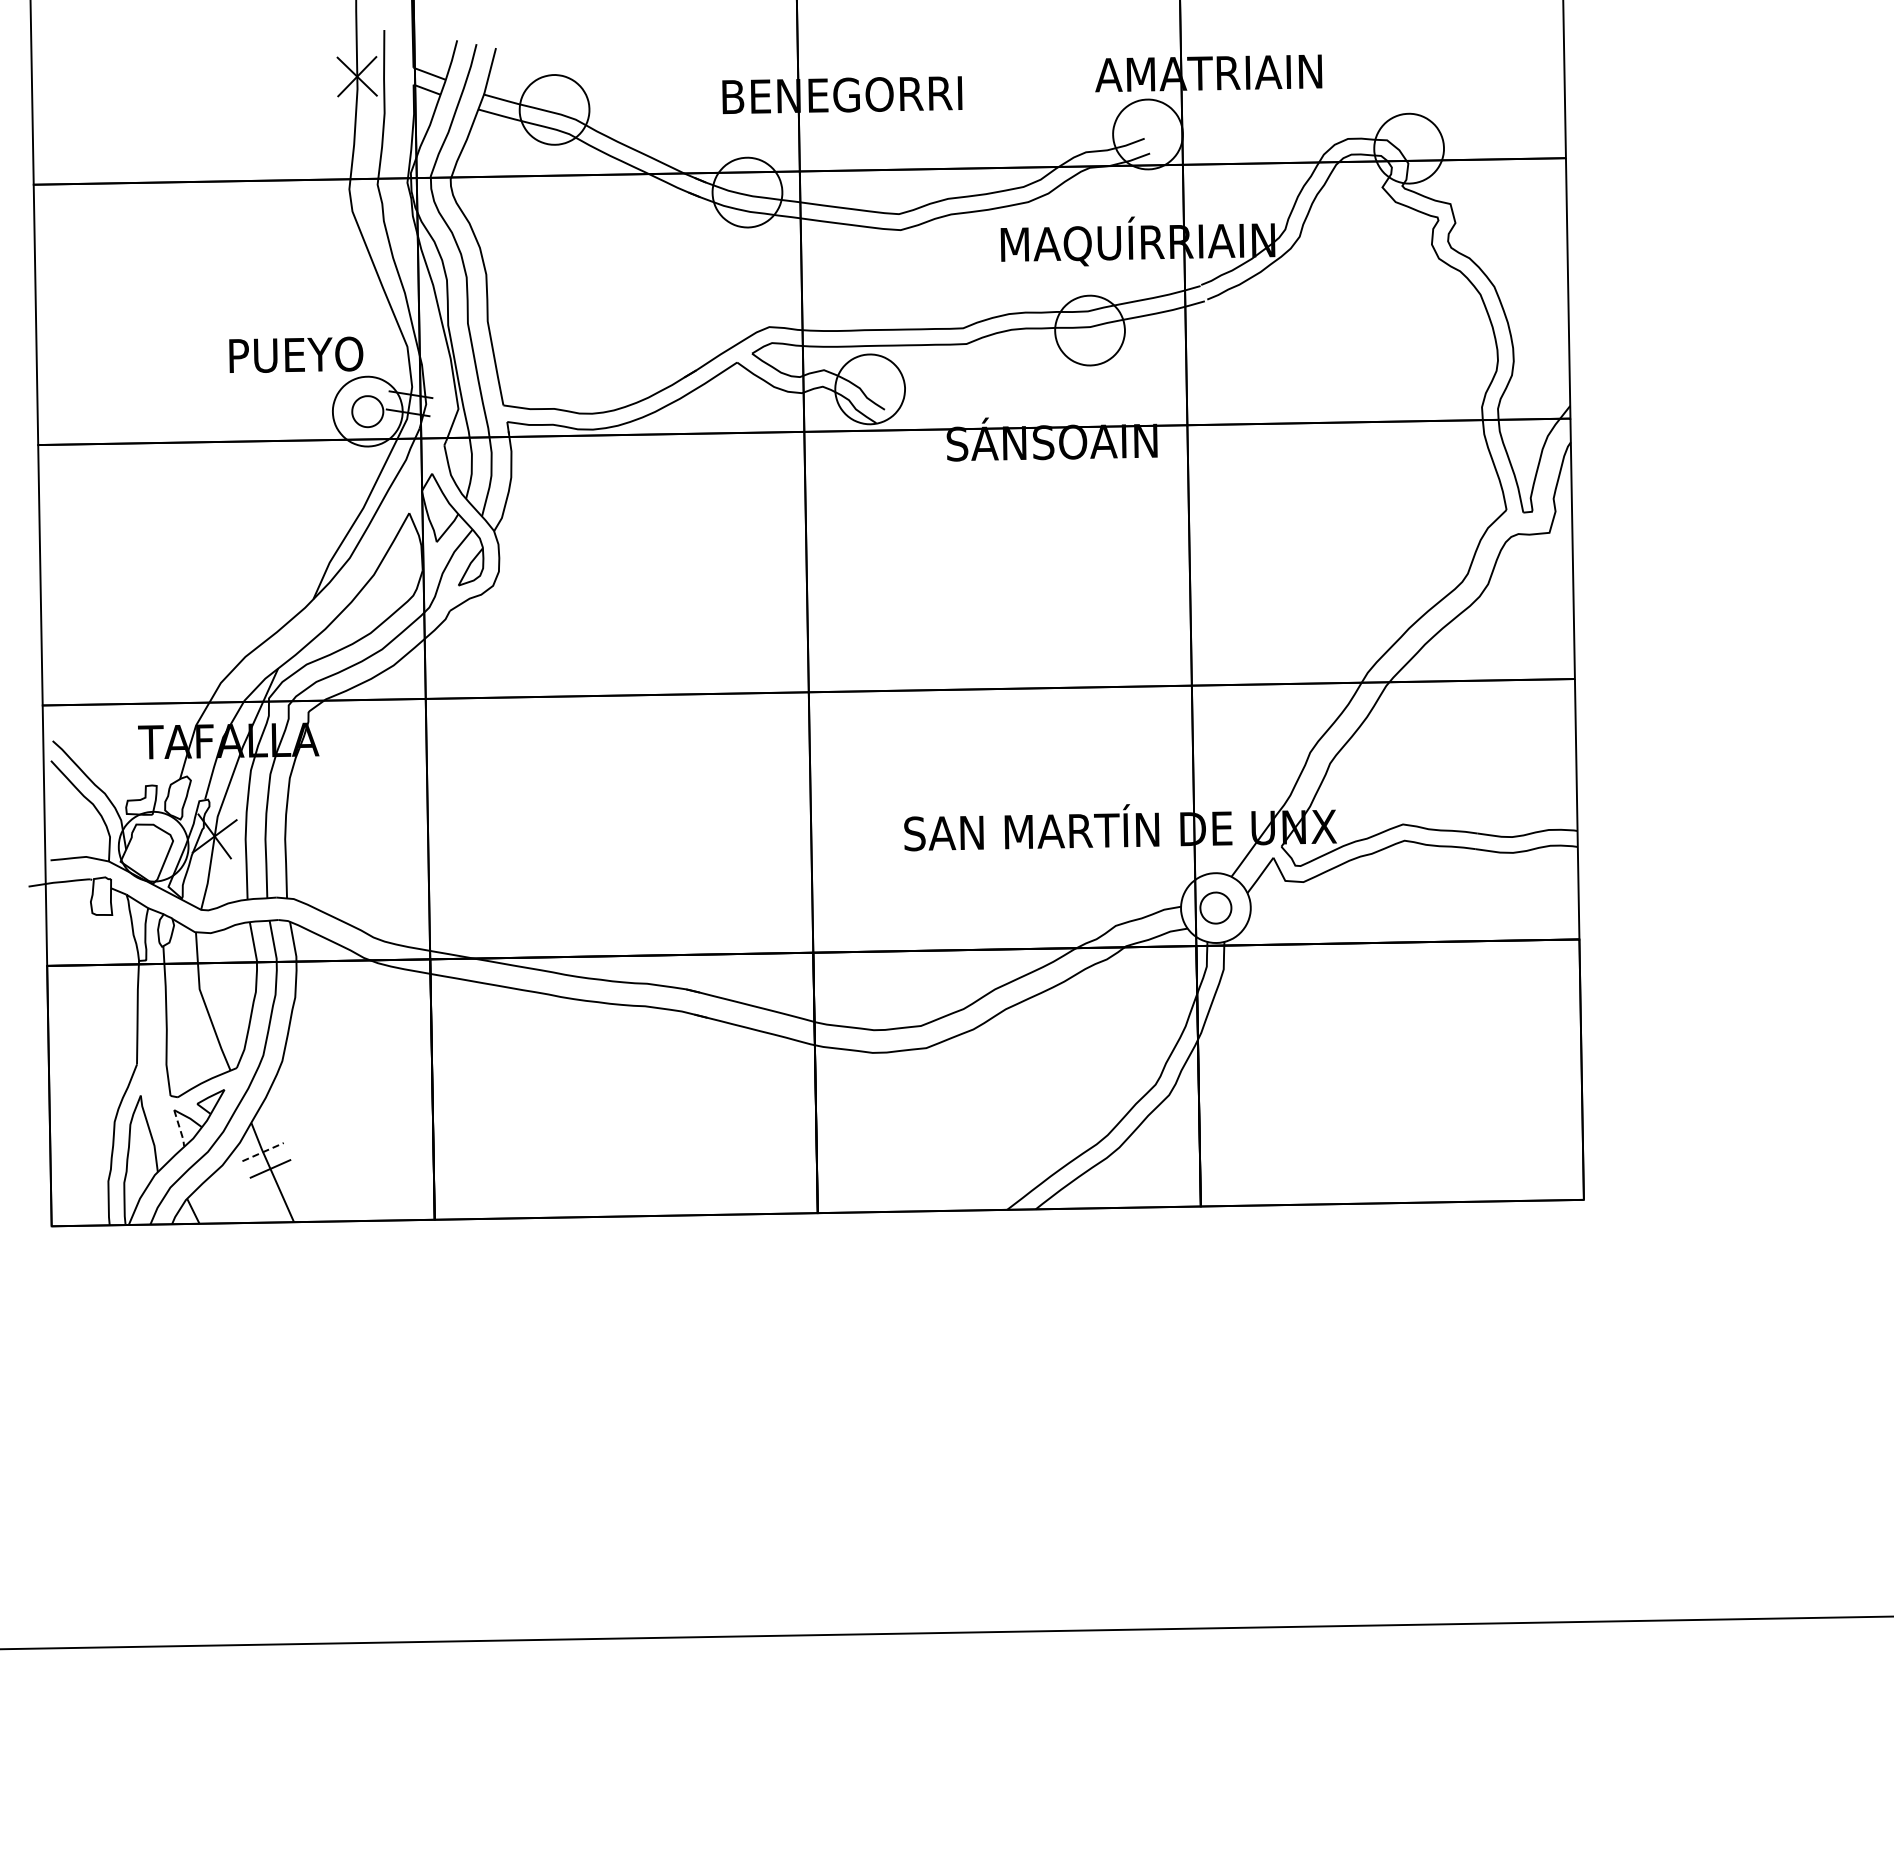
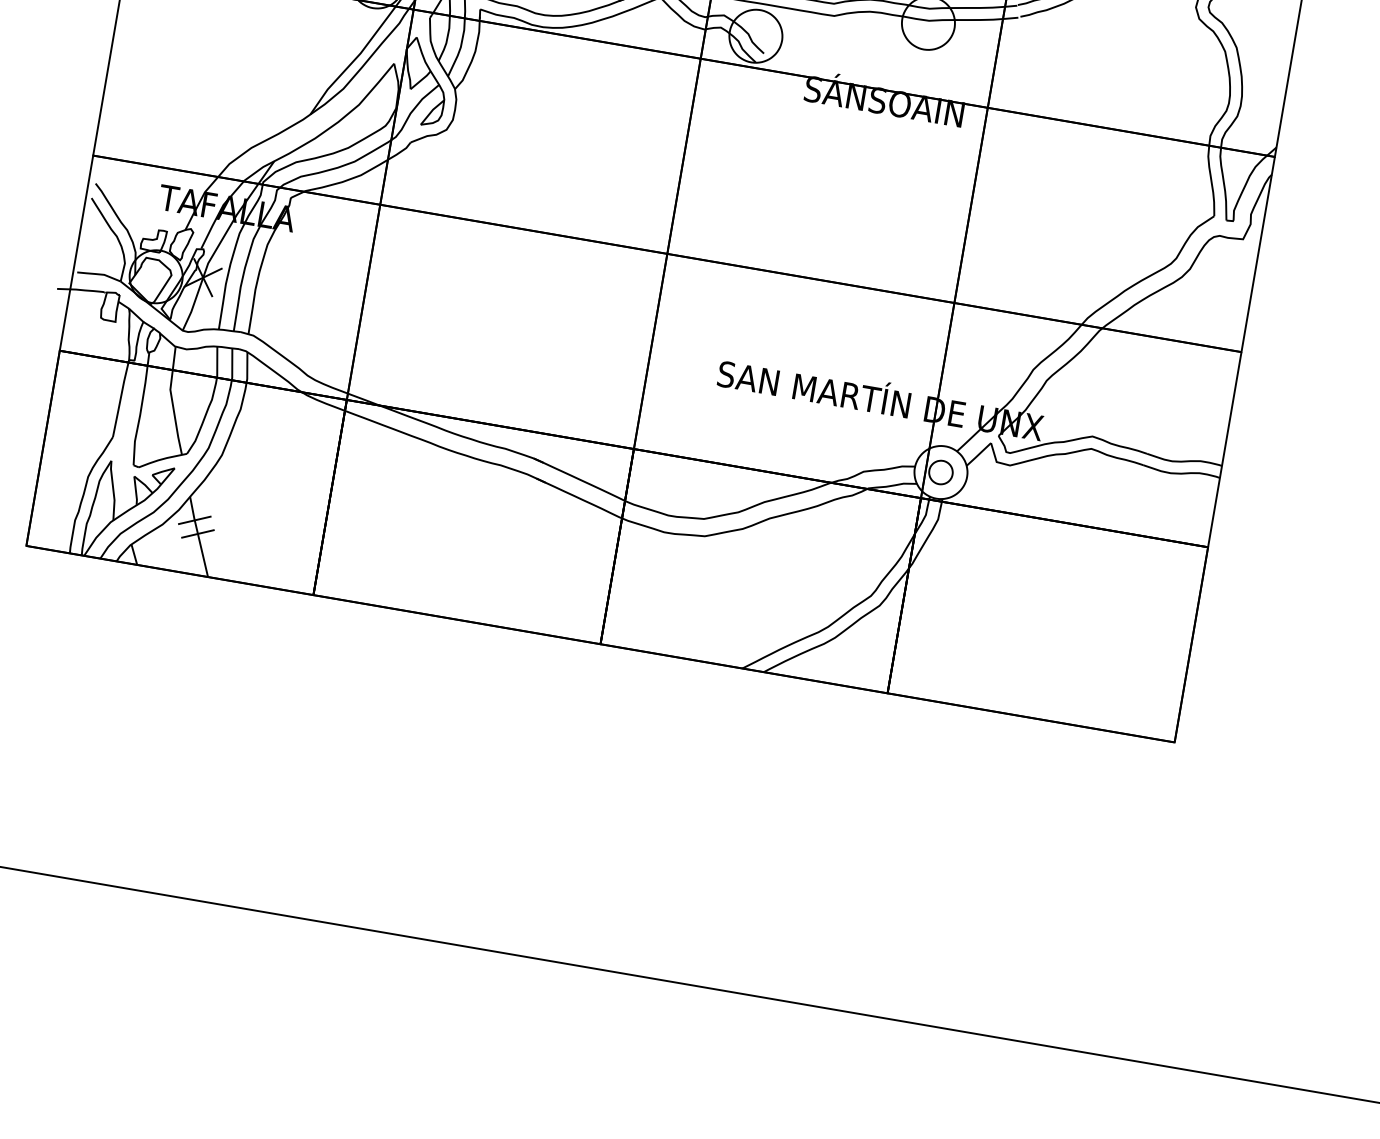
line: (180, 1129) -> (136, 491), dashed -> solid
line: (263, 1152) -> (195, 520), dashed -> solid

